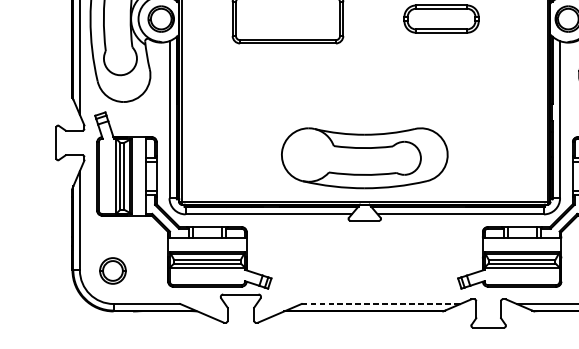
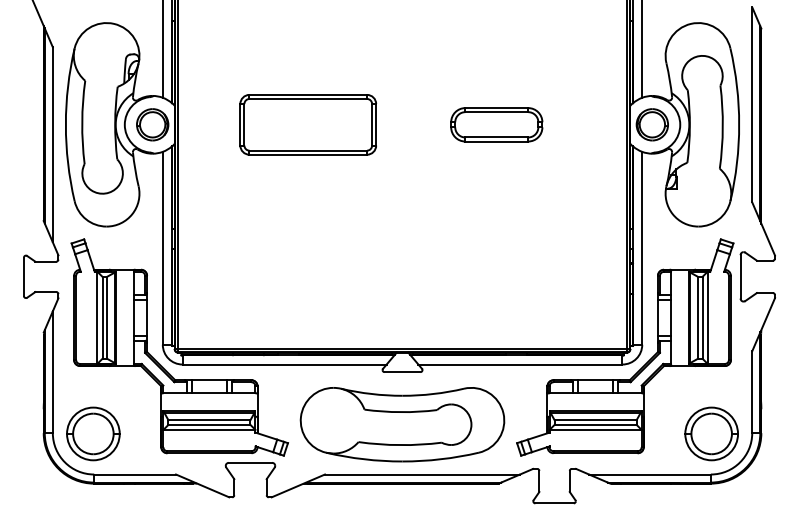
part: (364, 158) -> (402, 424), moved
part: (113, 270) -> (93, 433), size x1.67
line: (381, 303) -> (422, 474), dashed -> solid

